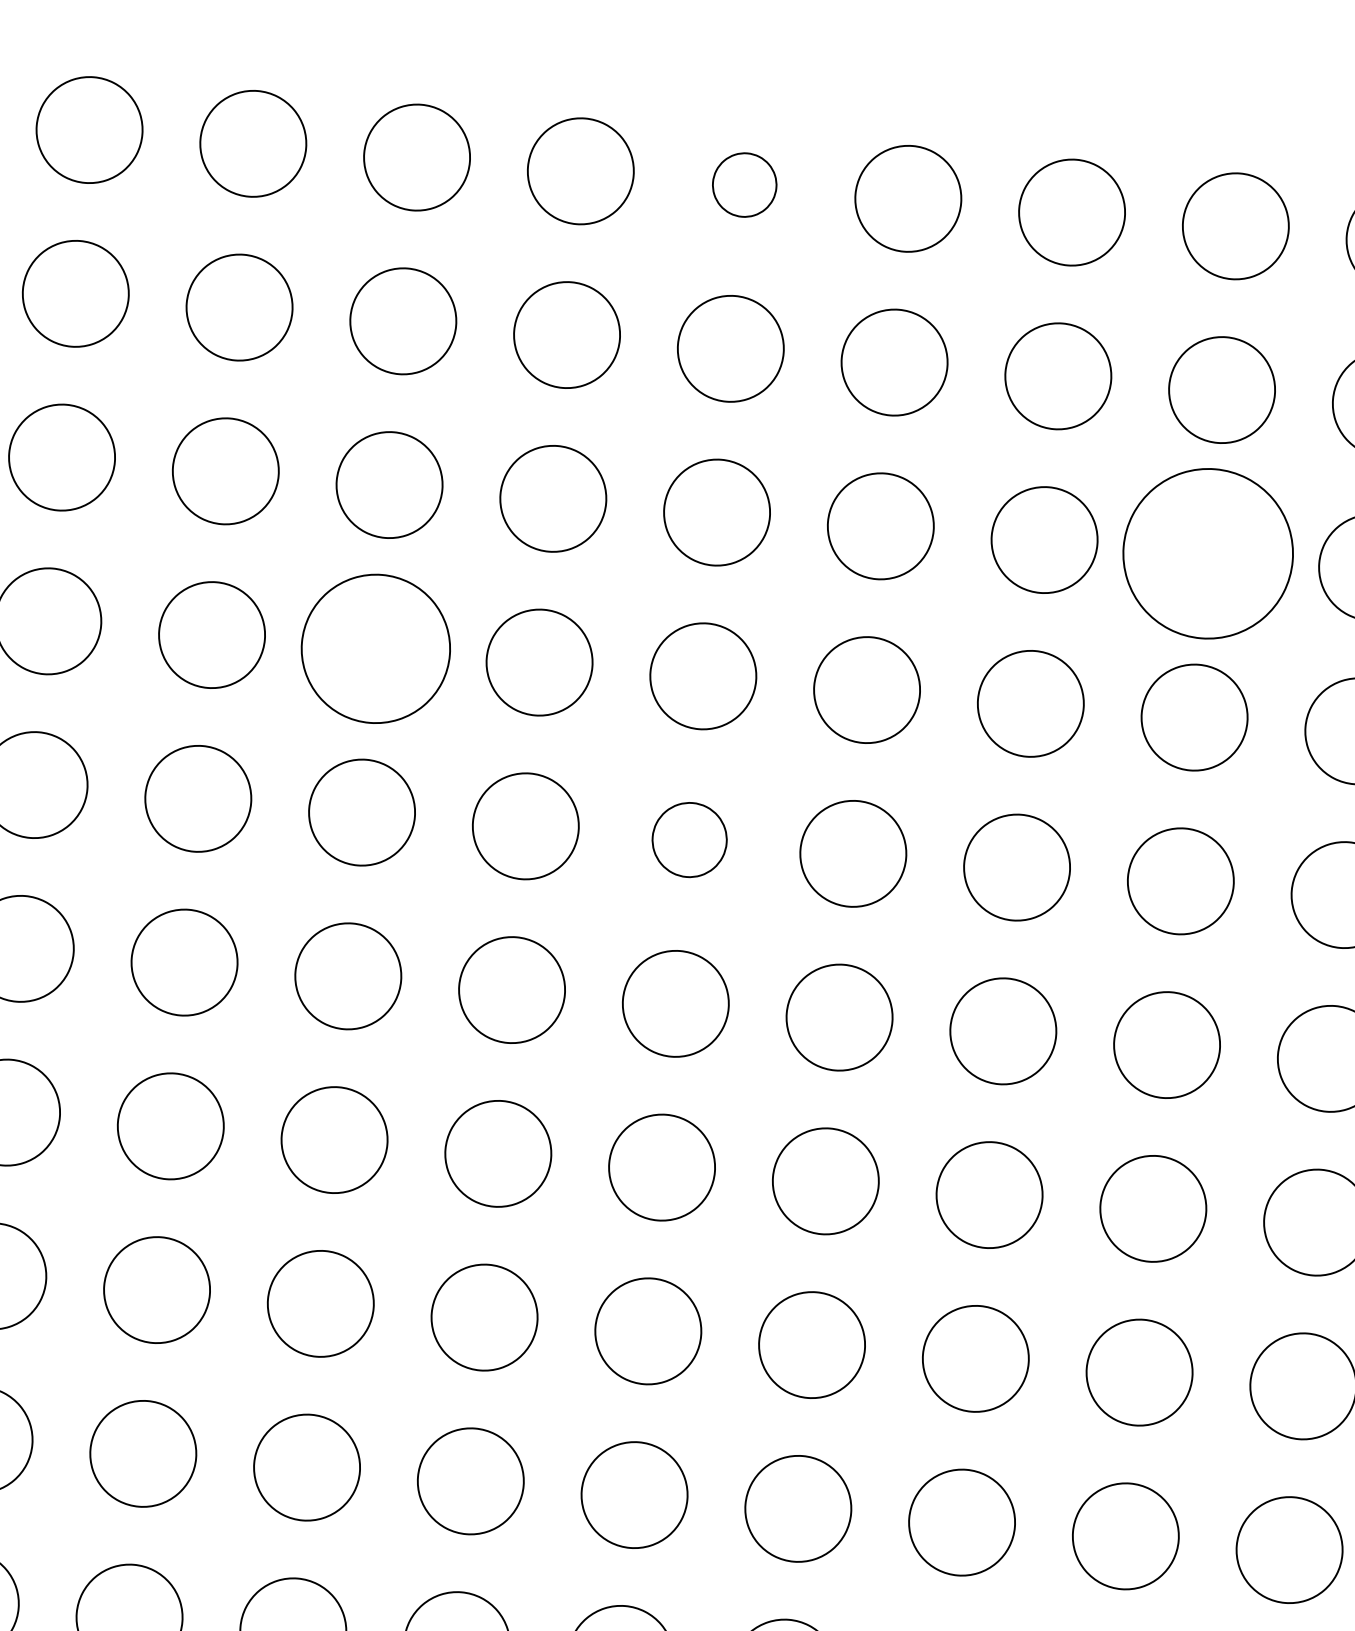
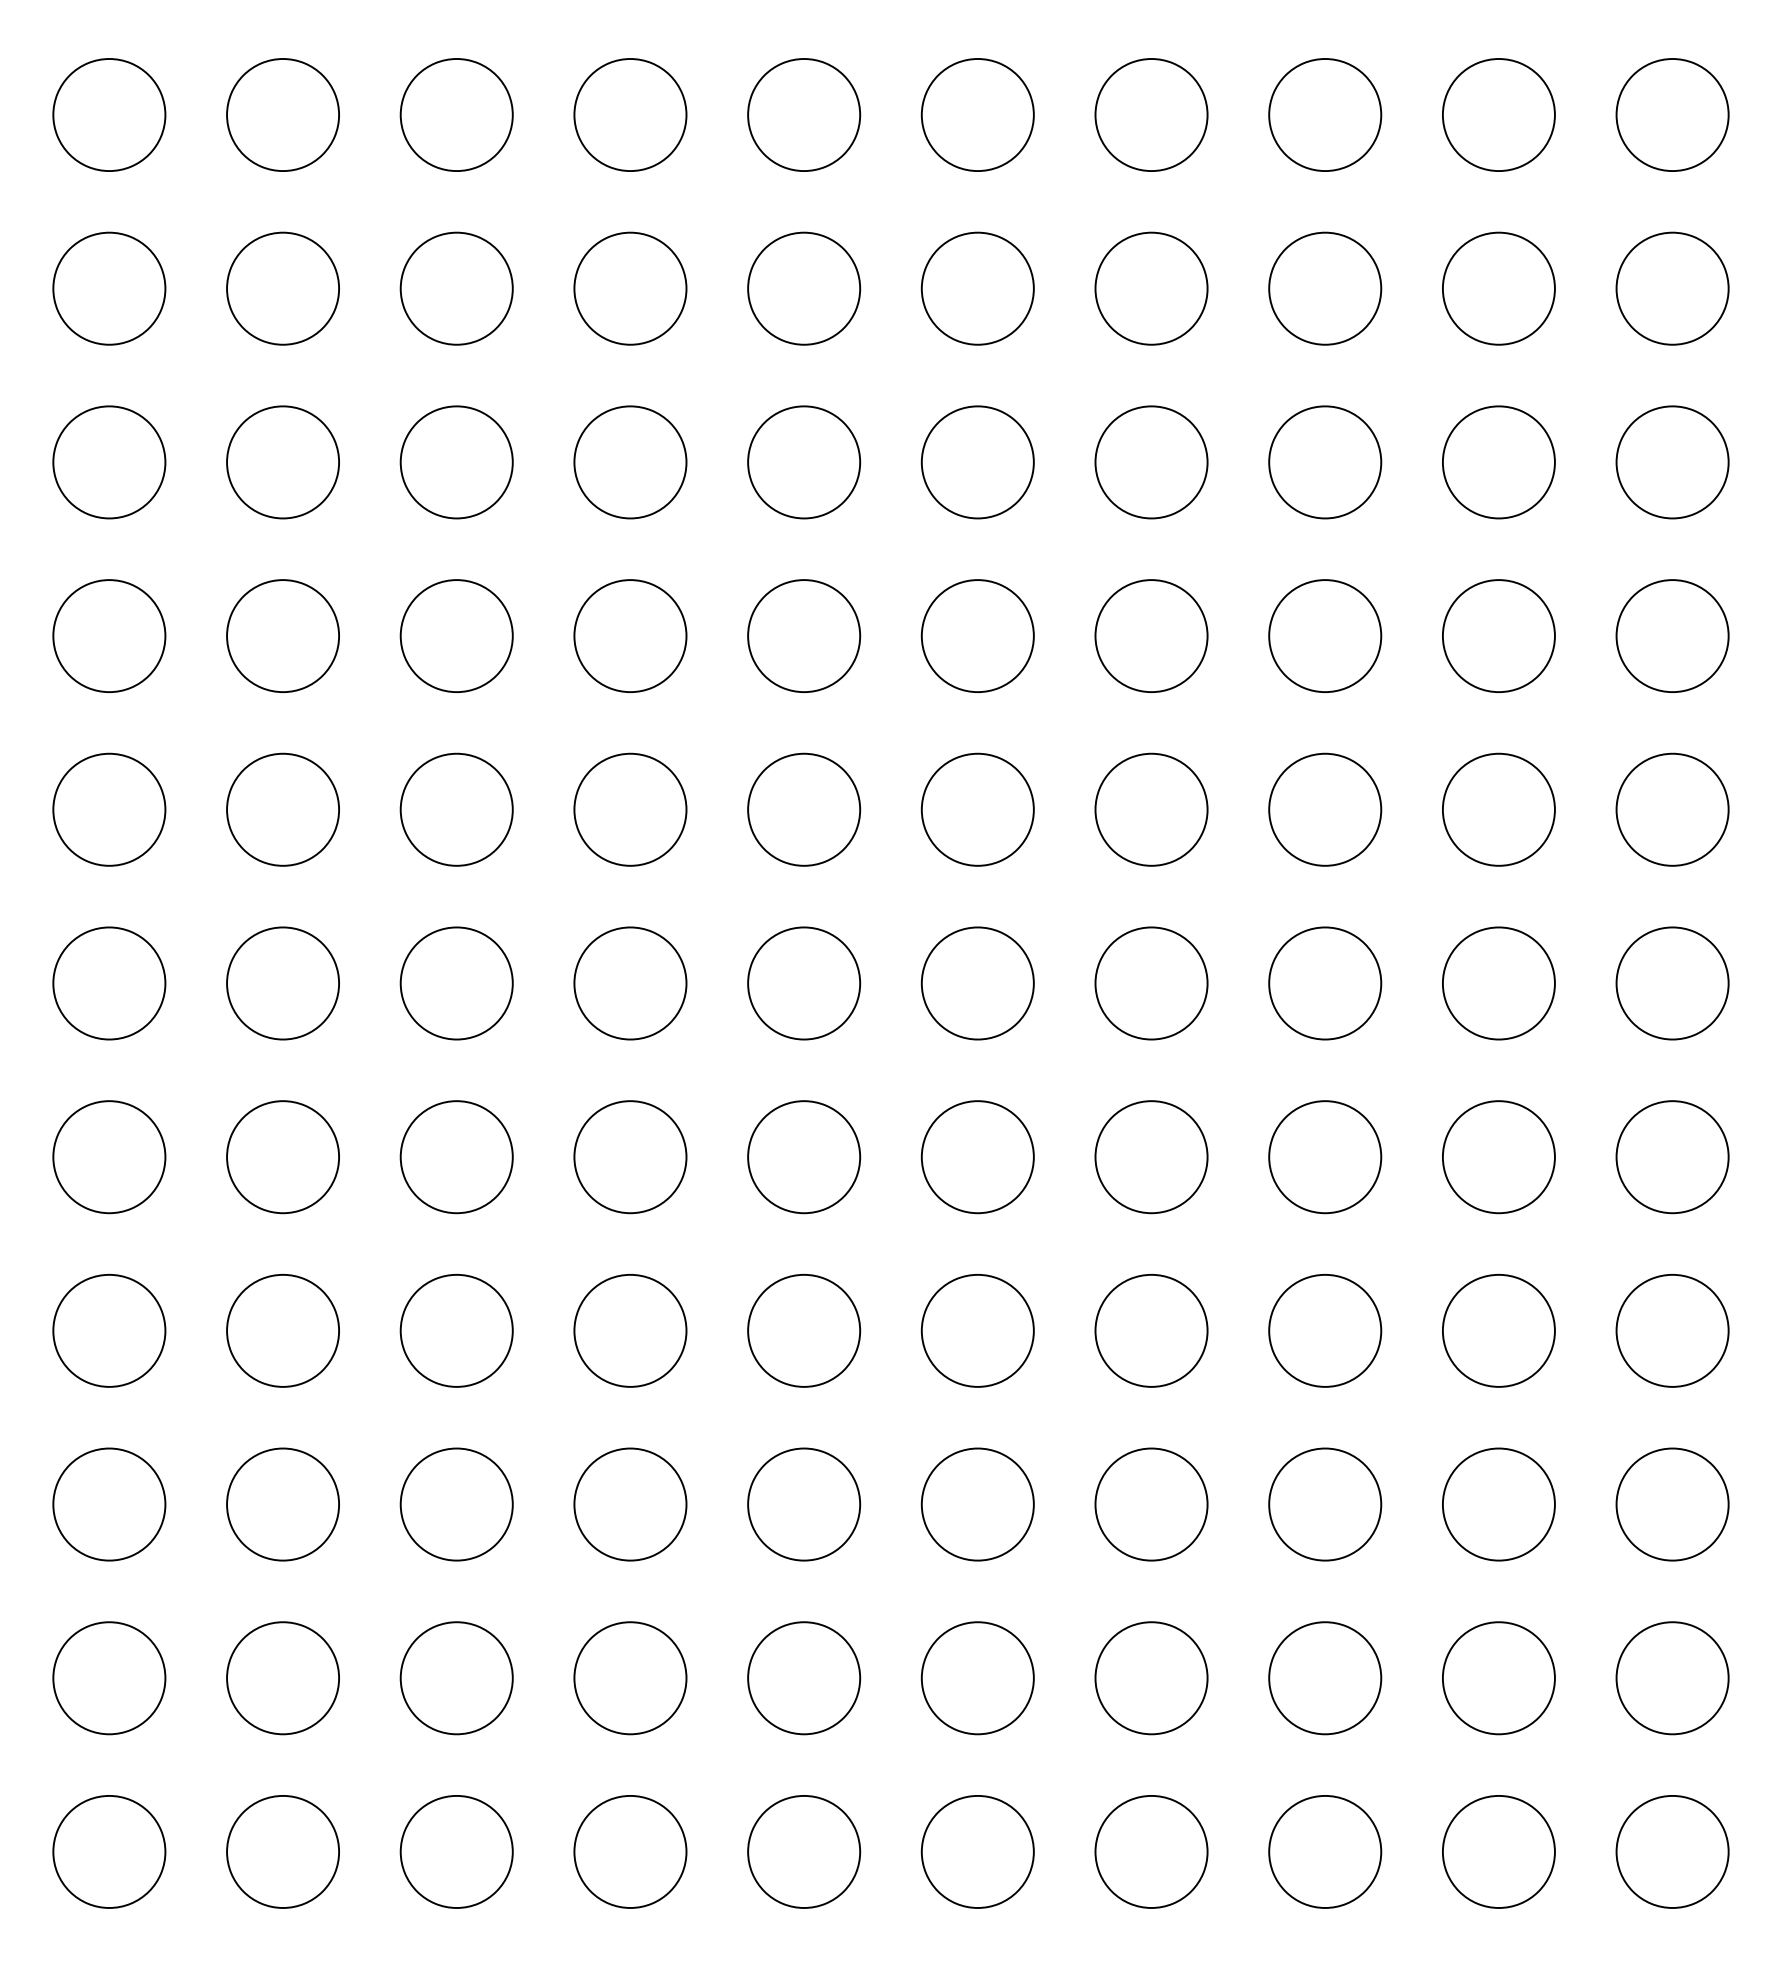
part: (744, 184) -> (804, 114), size x1.67
part: (1208, 553) -> (1325, 462), size x0.62
part: (375, 648) -> (456, 635), size x0.71
part: (689, 839) -> (804, 809), size x1.43

